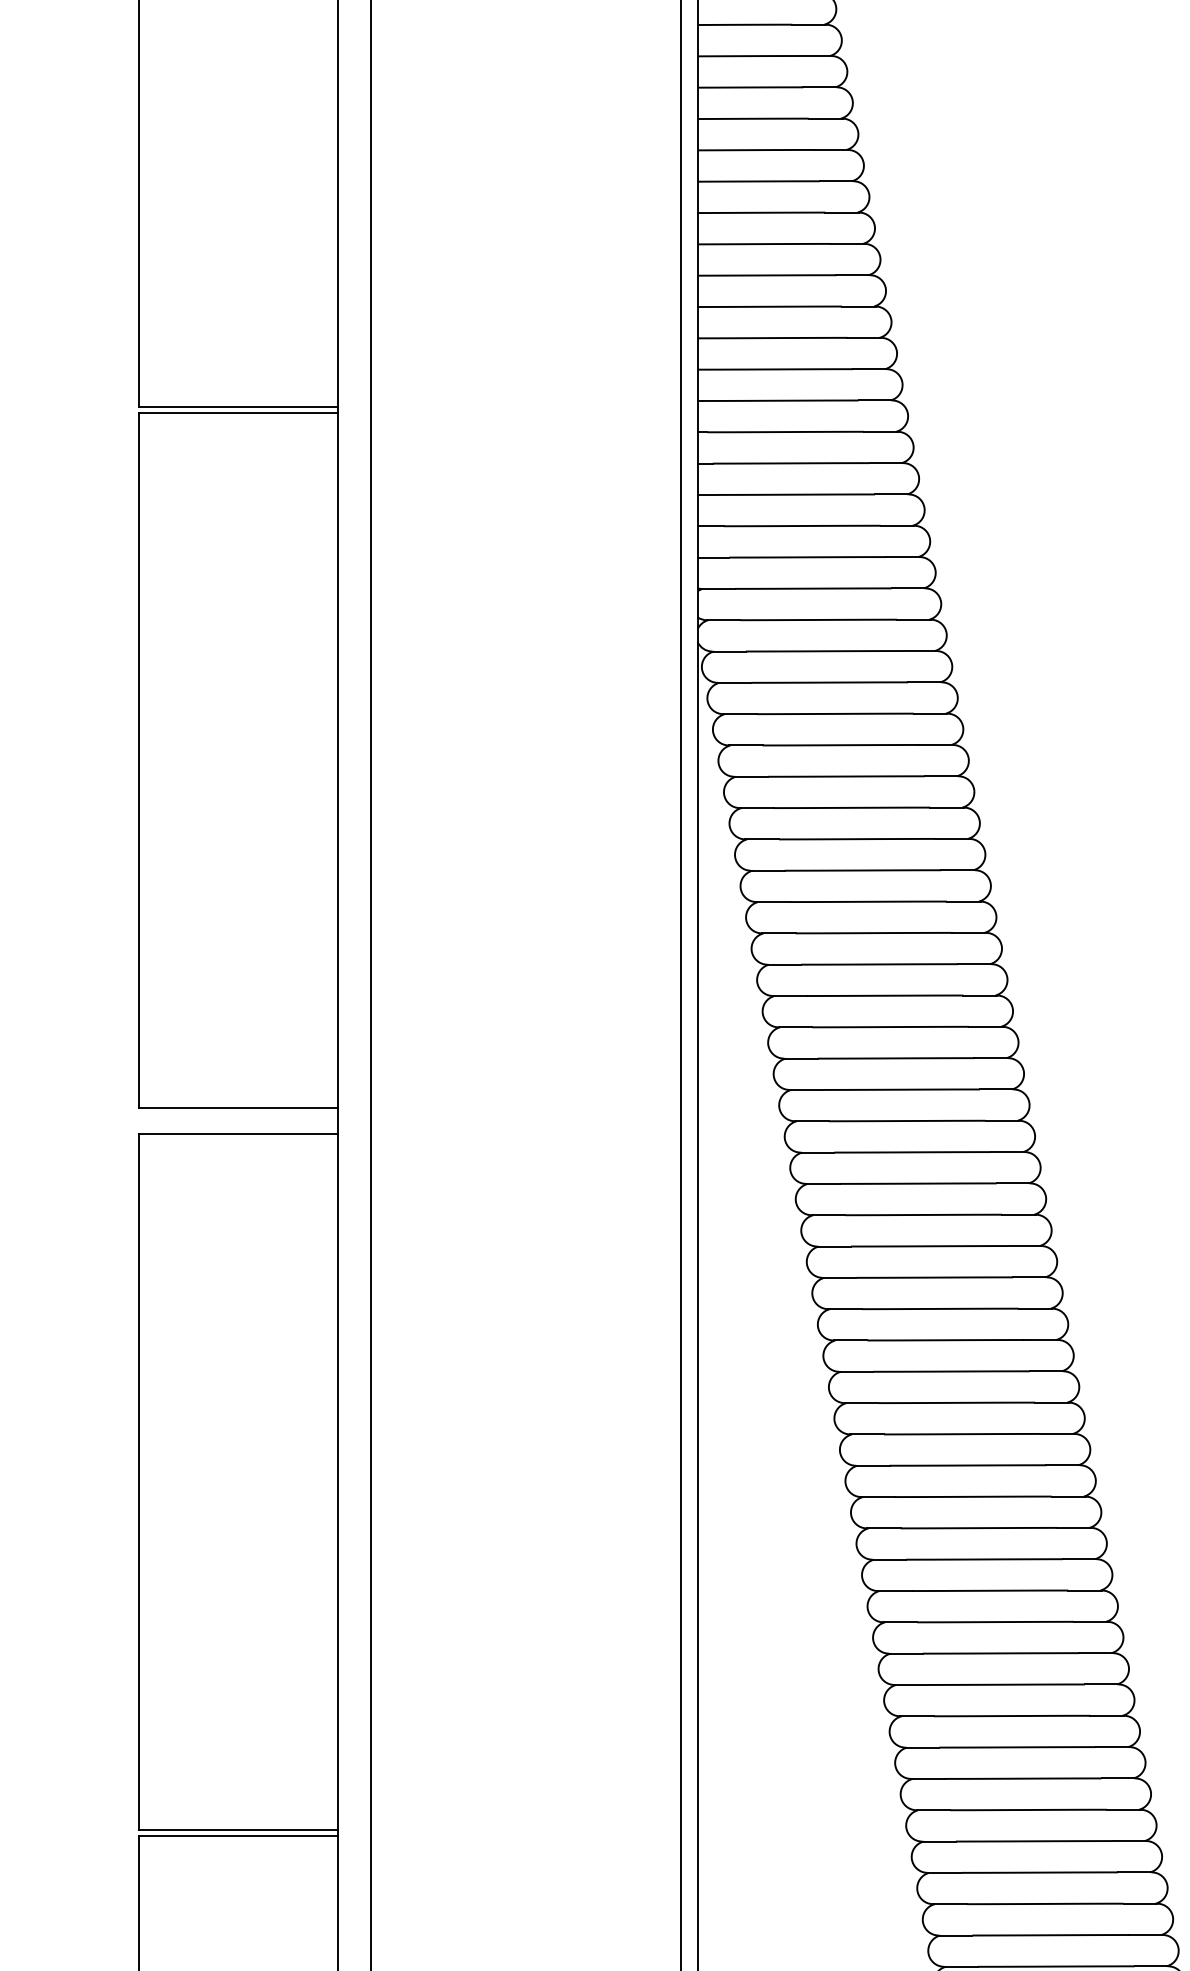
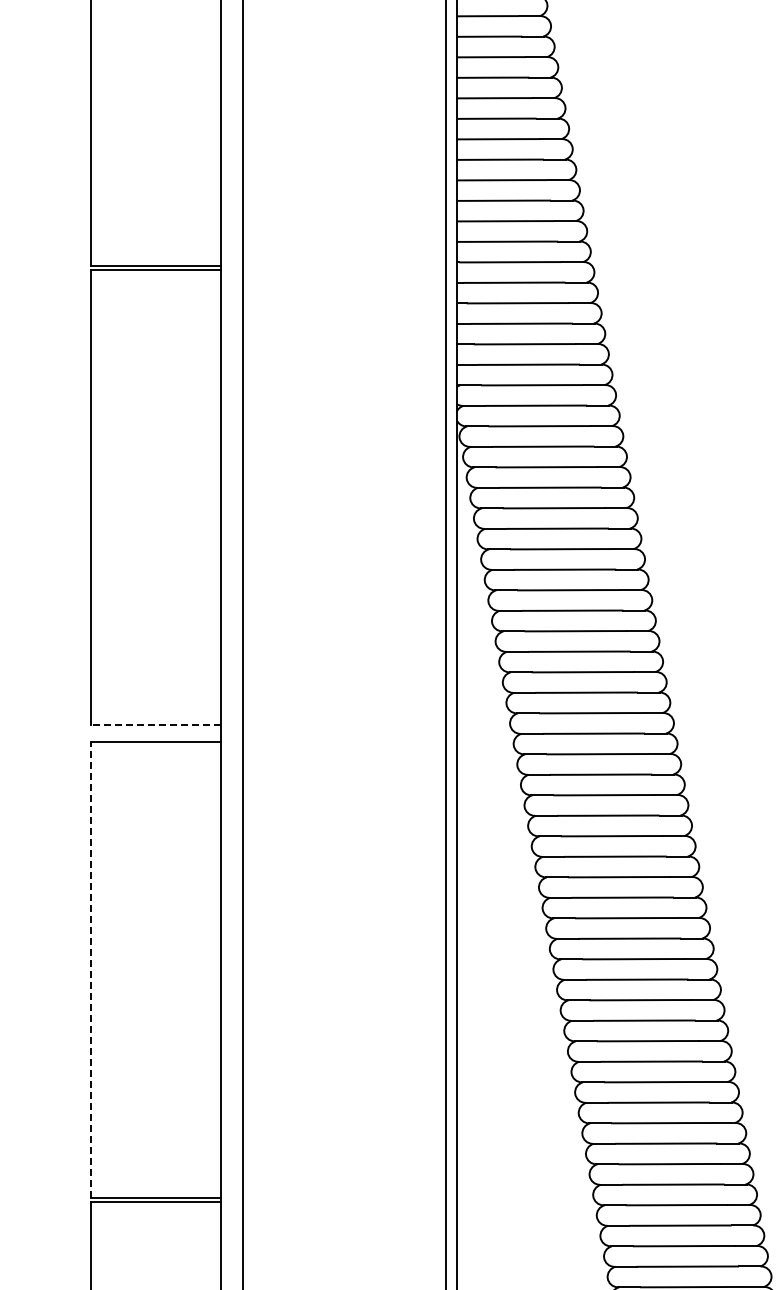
line: (237, 1108) -> (155, 725), solid -> dashed
line: (139, 1481) -> (91, 969), solid -> dashed

